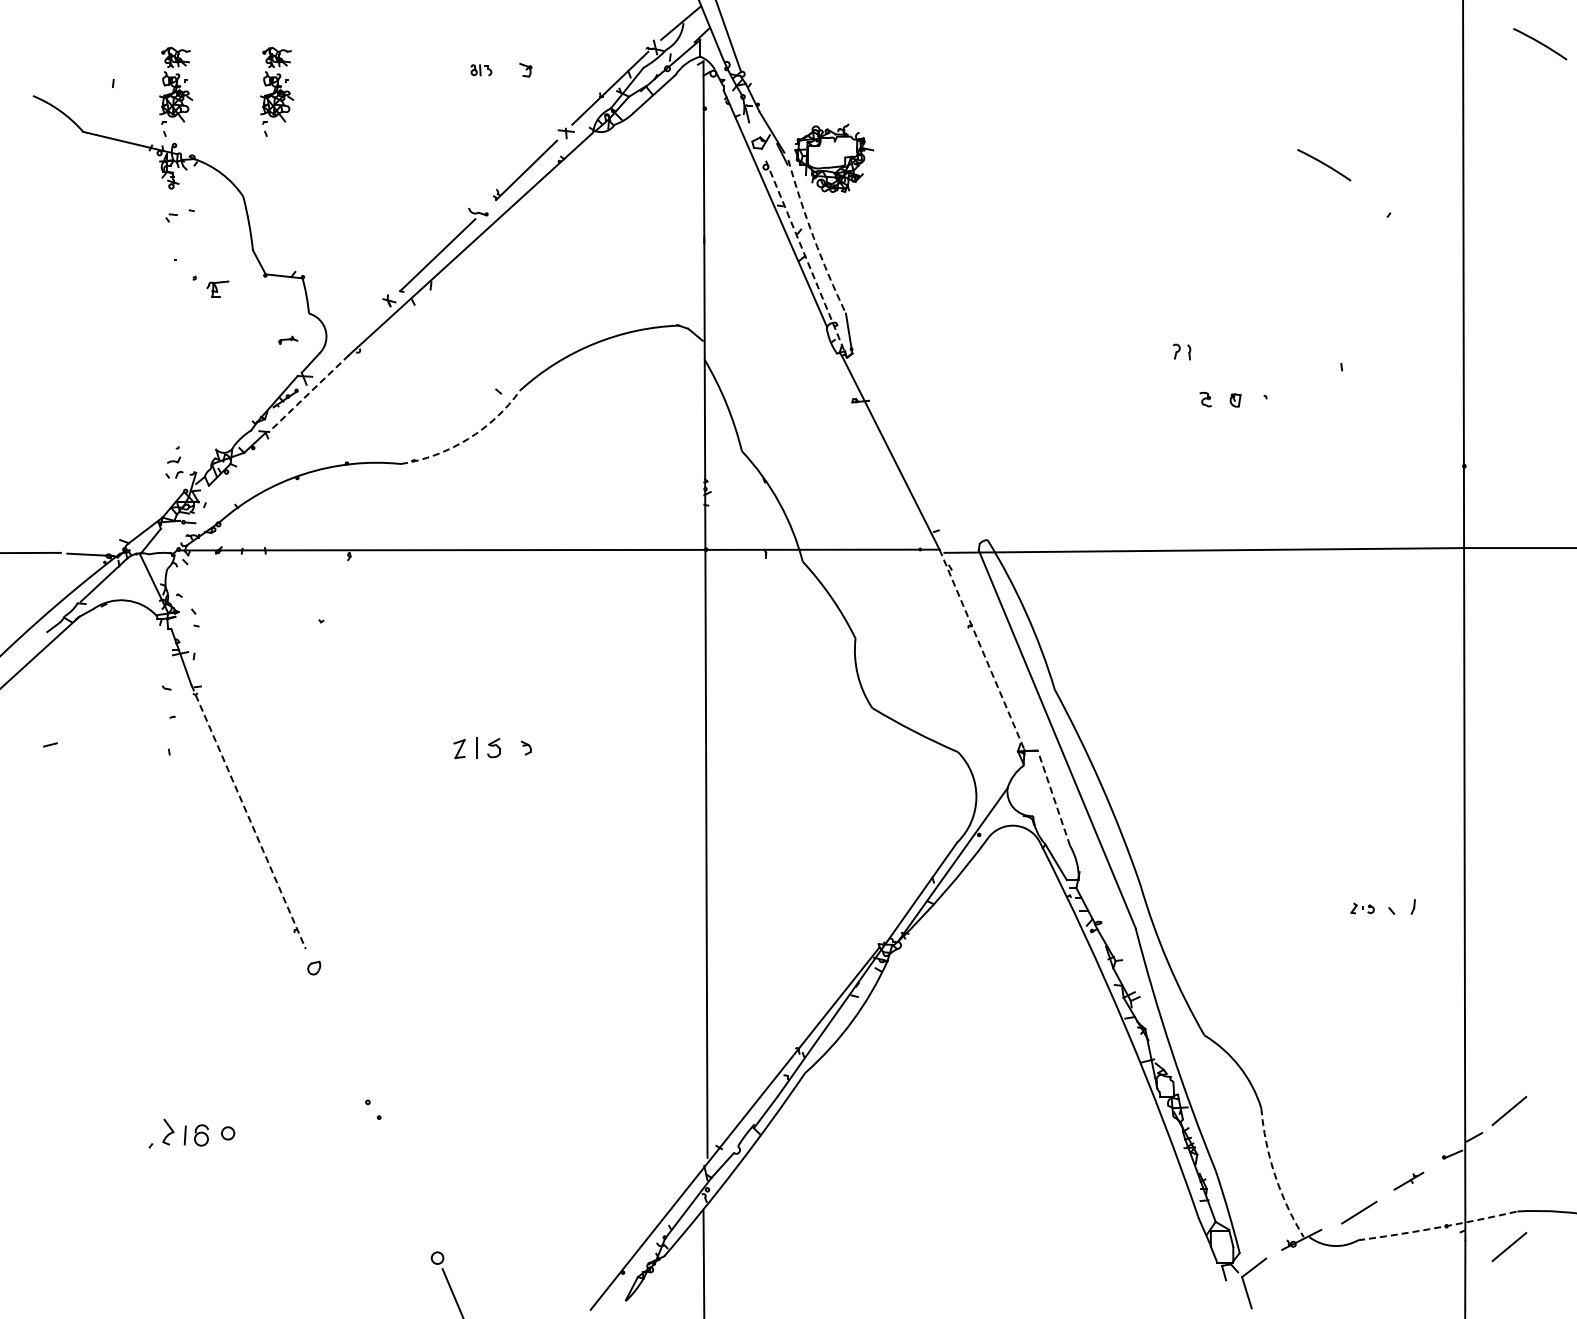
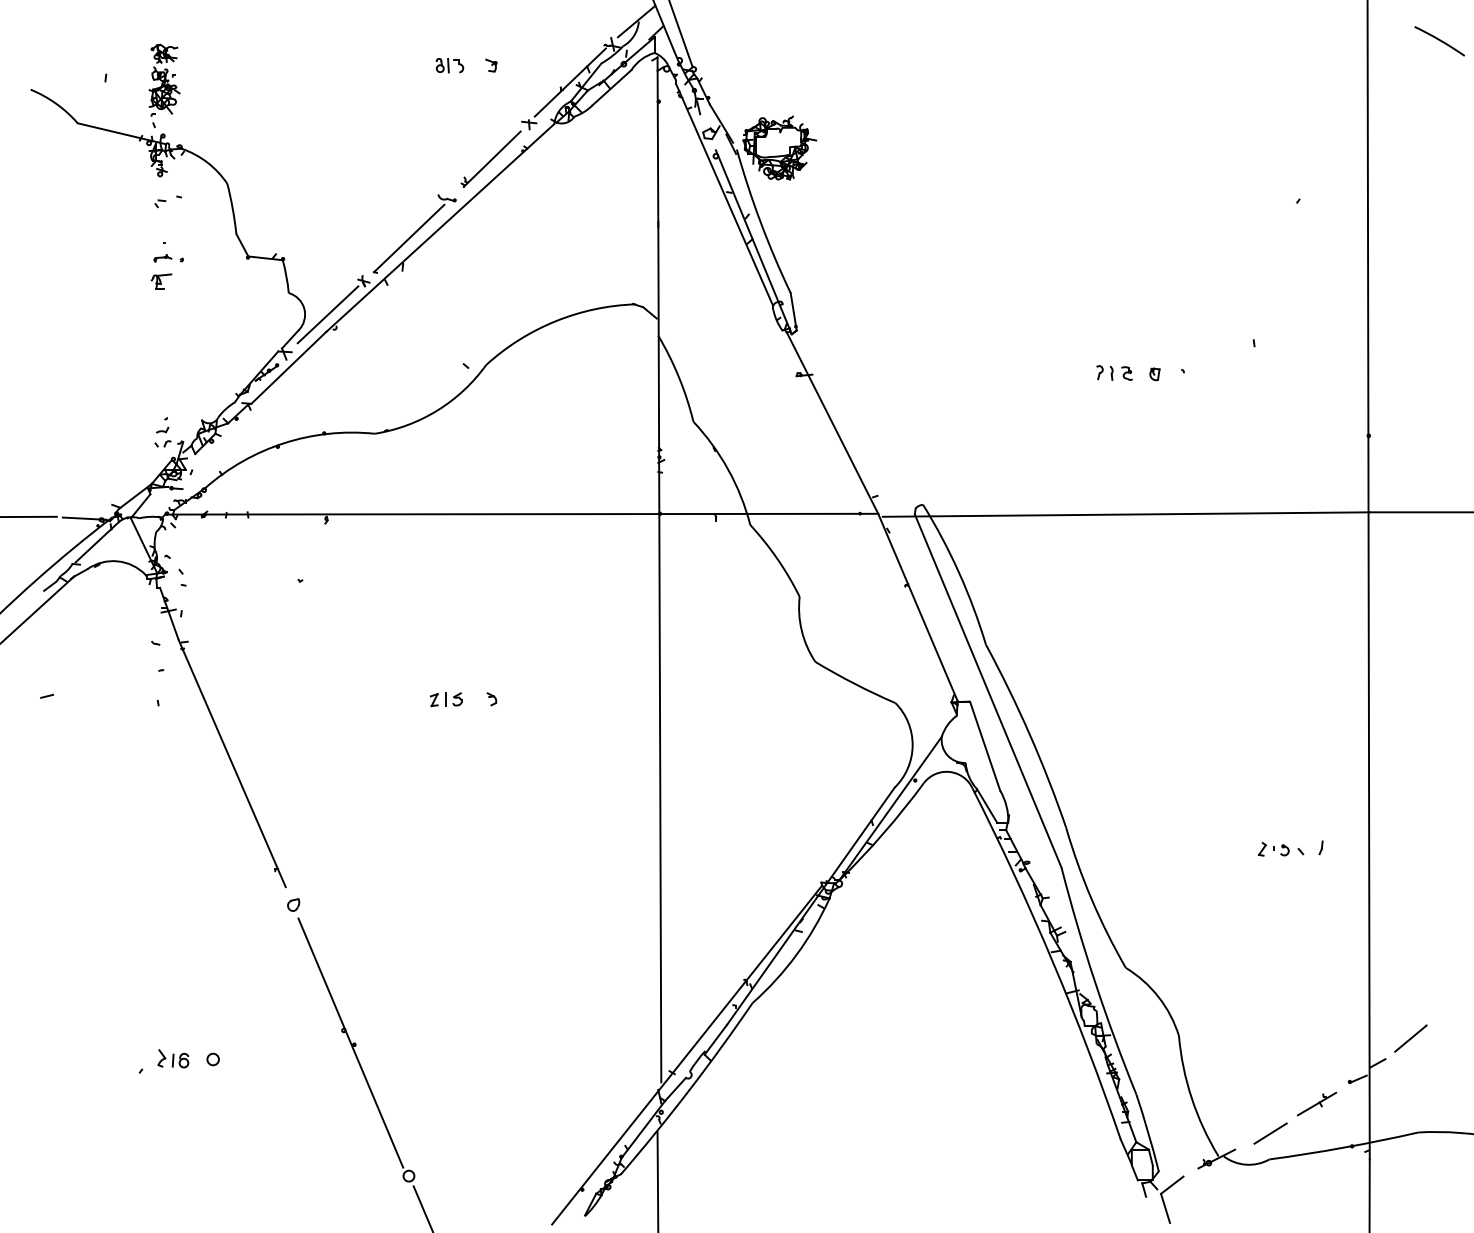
part: (481, 70) -> (450, 65), size x1.43
part: (277, 91) -> (259, 85), removed
arc: (1324, 165) -> (1238, 154), removed
arc: (813, 237) -> (760, 222), dashed -> solid
line: (805, 256) -> (752, 239), dashed -> solid
part: (217, 288) -> (161, 280), moved
line: (350, 336) -> (327, 314), added
part: (288, 339) -> (163, 257), moved
part: (1182, 351) -> (1105, 372), moved
line: (308, 393) -> (288, 367), dashed -> solid
arc: (468, 439) -> (437, 410), dashed -> solid
line: (982, 649) -> (918, 607), dashed -> solid
part: (477, 748) -> (446, 699), size x0.71
line: (1054, 798) -> (985, 746), dashed -> solid
line: (248, 816) -> (232, 763), dashed -> solid
part: (1362, 908) -> (1273, 849), size x1.43
line: (375, 1115) -> (350, 1042), added
part: (185, 1132) -> (173, 1058), size x0.71
arc: (1275, 1175) -> (1192, 1098), dashed -> solid
part: (1408, 1181) -> (1316, 1104), size x1.43
arc: (1438, 1227) -> (1344, 1147), dashed -> solid
line: (1509, 1247) -> (1410, 1166), removed

